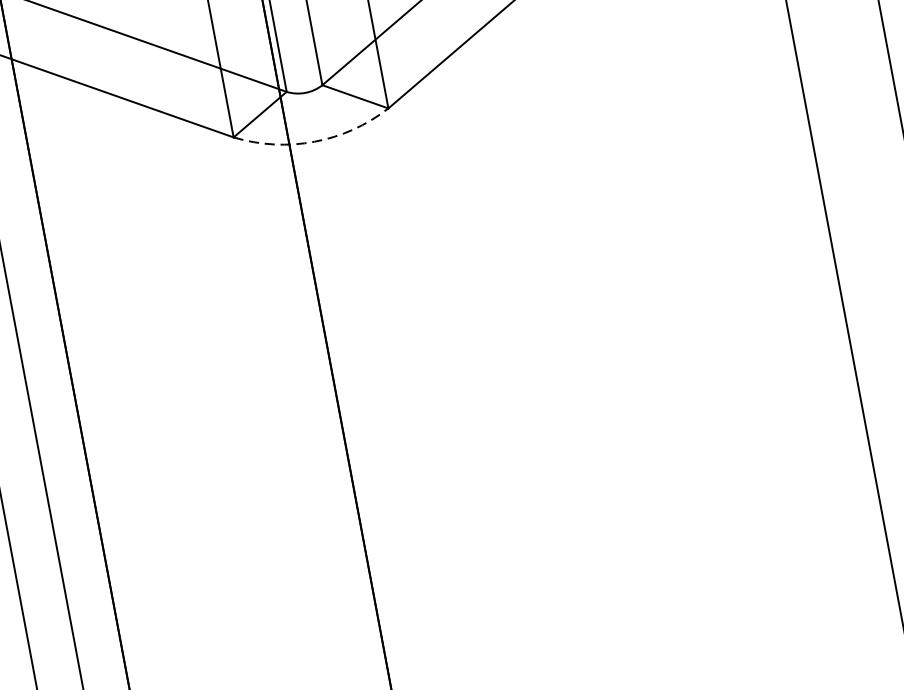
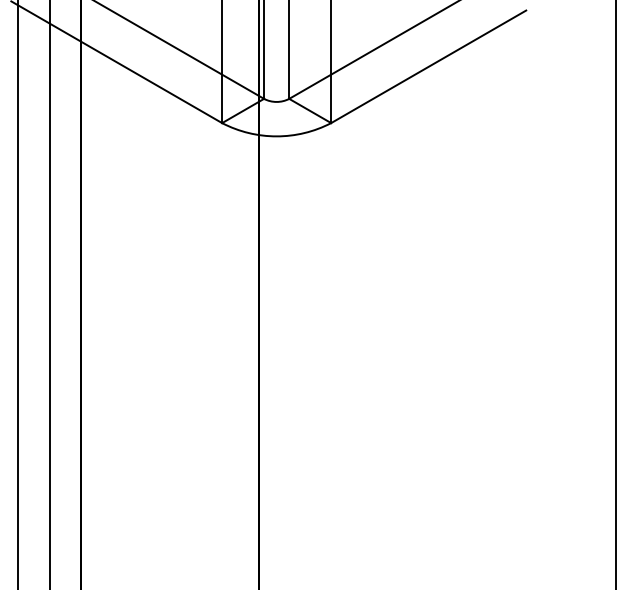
arc: (314, 141) -> (276, 136), dashed -> solid

